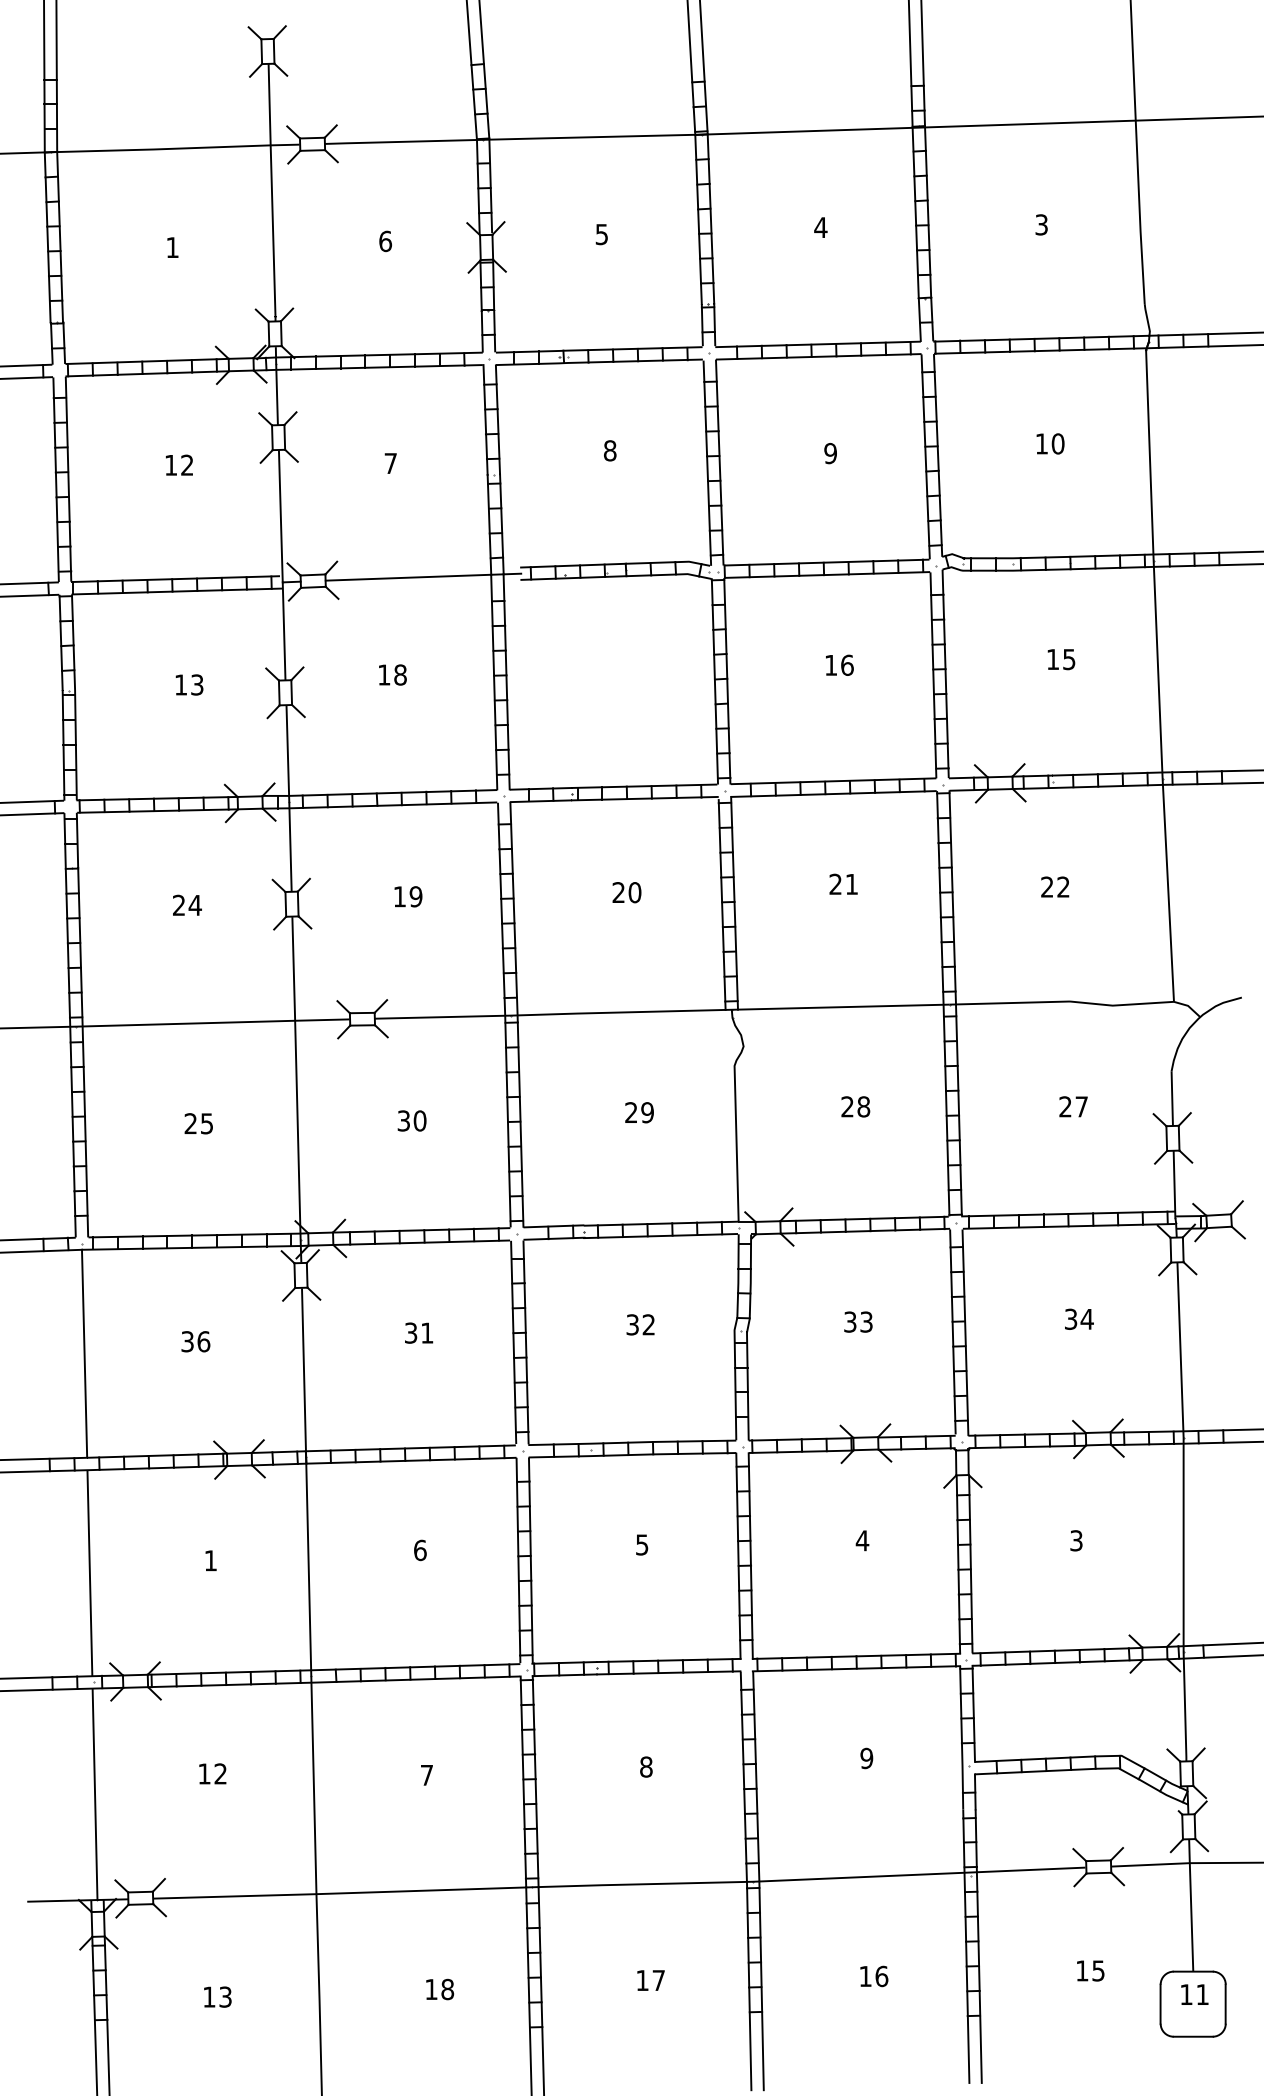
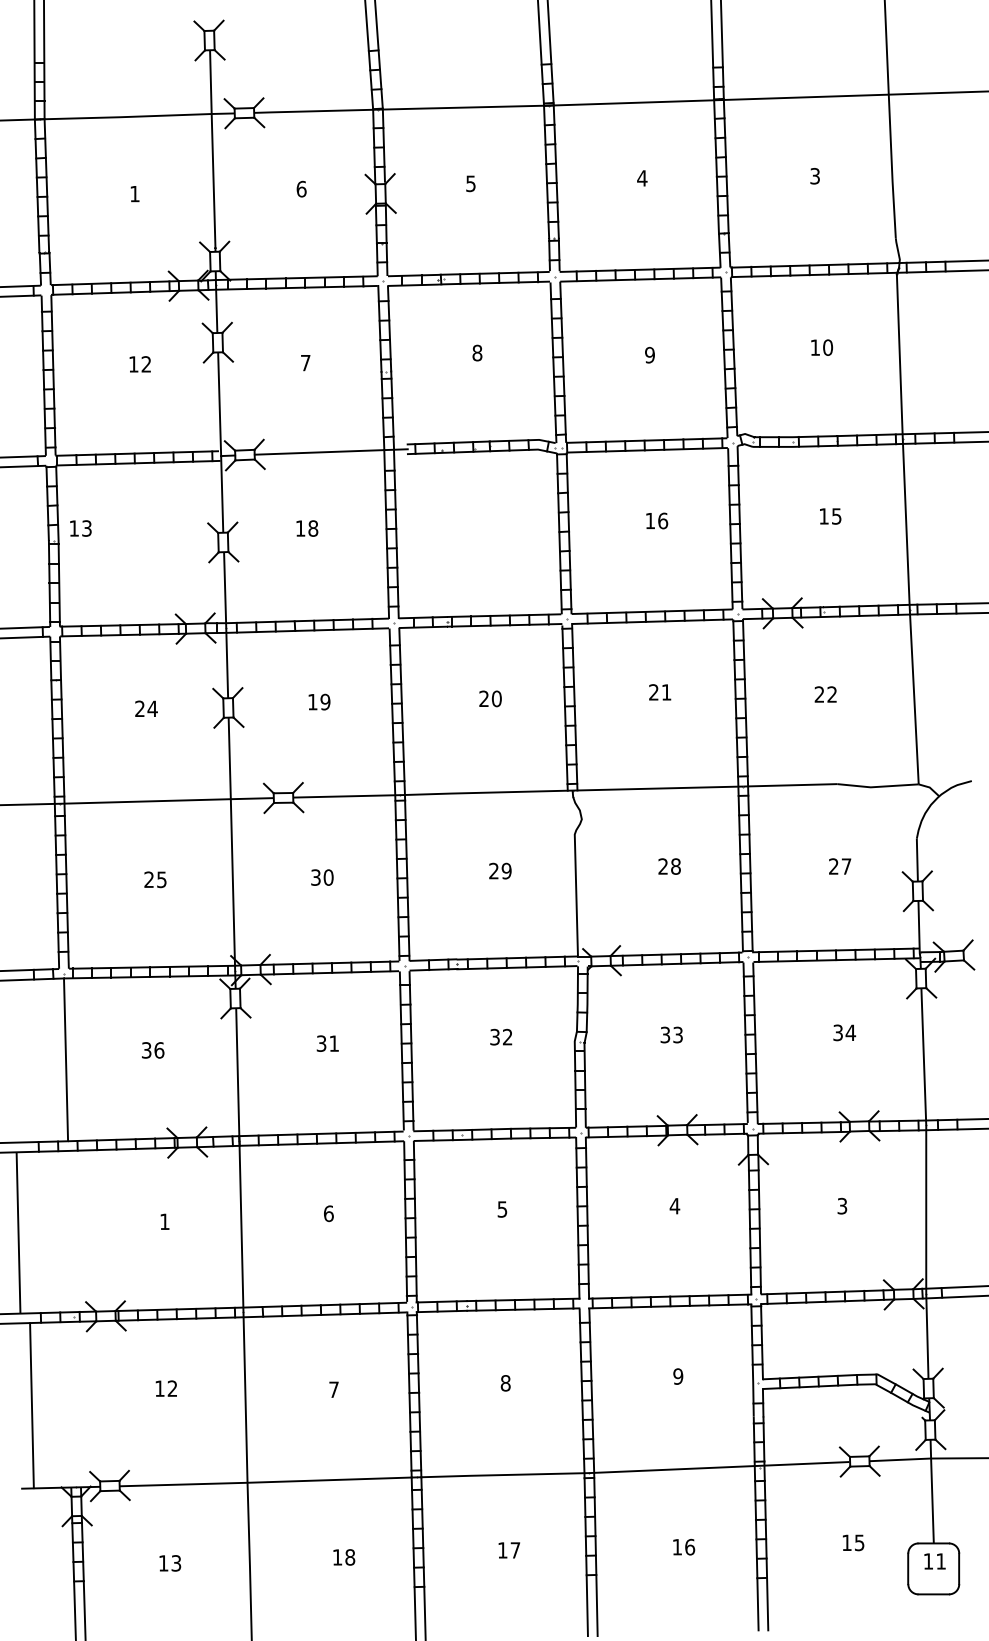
text: (189, 684) -> (80, 528), moved
line: (89, 1572) -> (18, 1232), moved
line: (94, 1794) -> (31, 1405), moved

